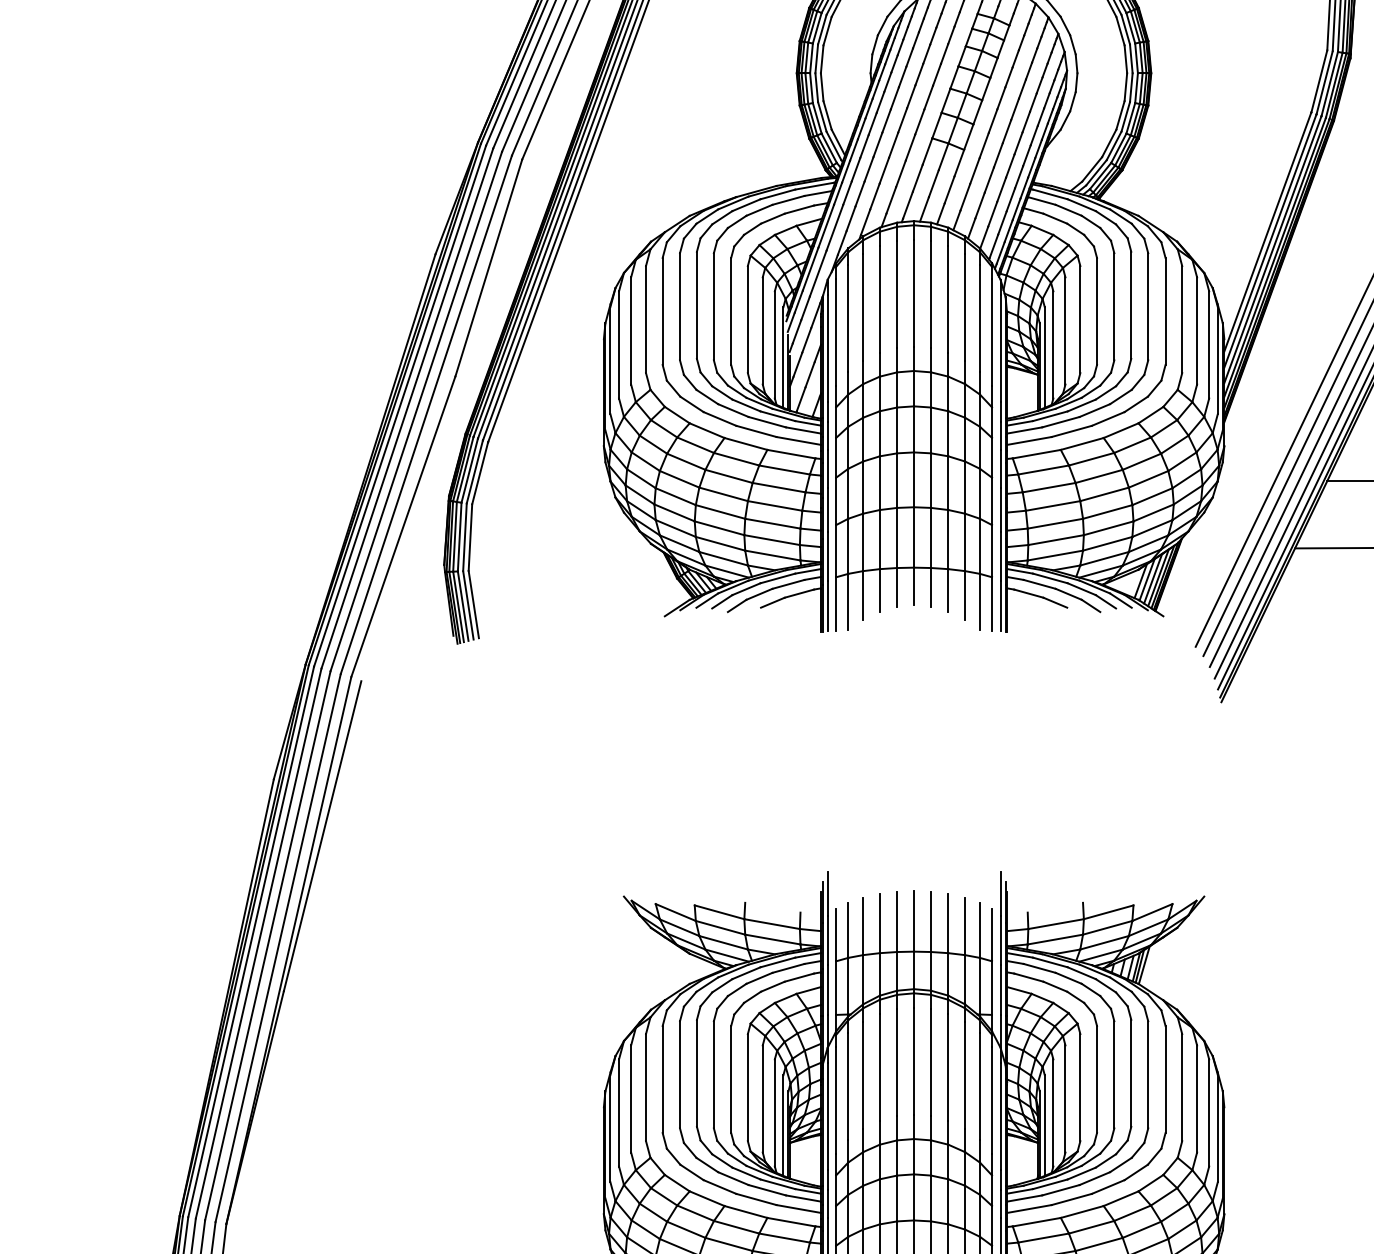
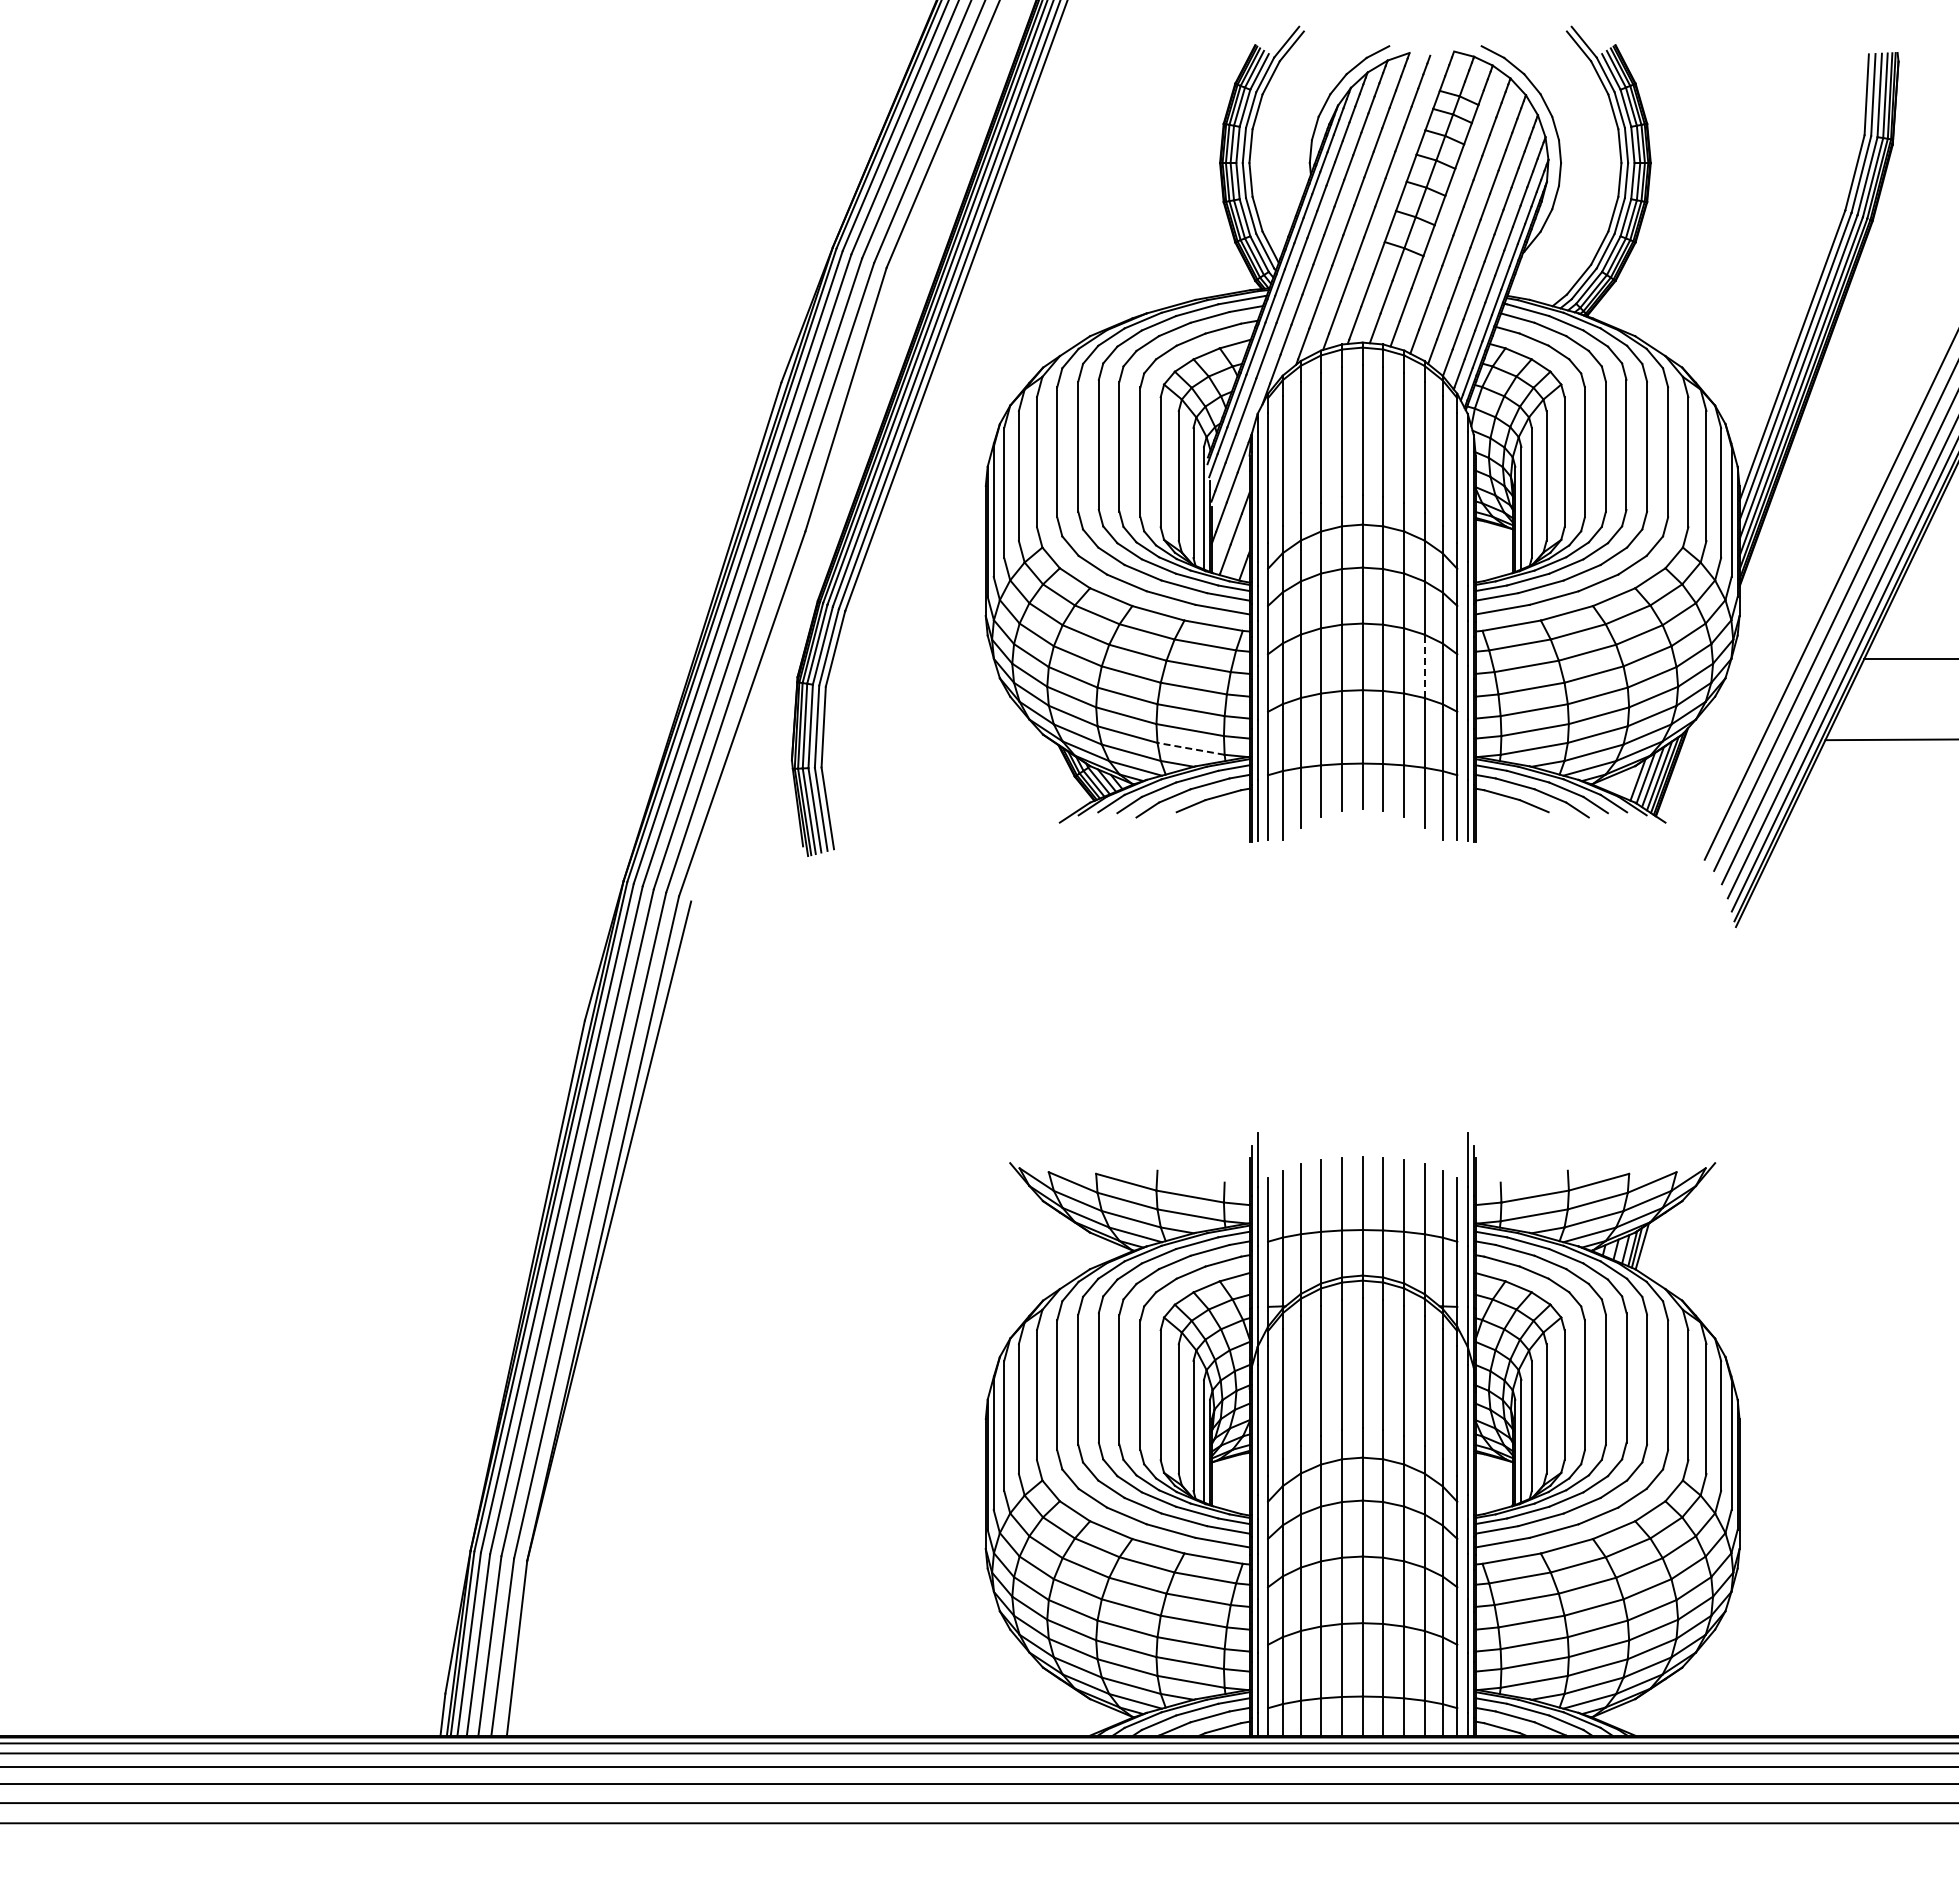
line: (965, 487) -> (1424, 666), solid -> dashed
line: (772, 555) -> (1190, 748), solid -> dashed

